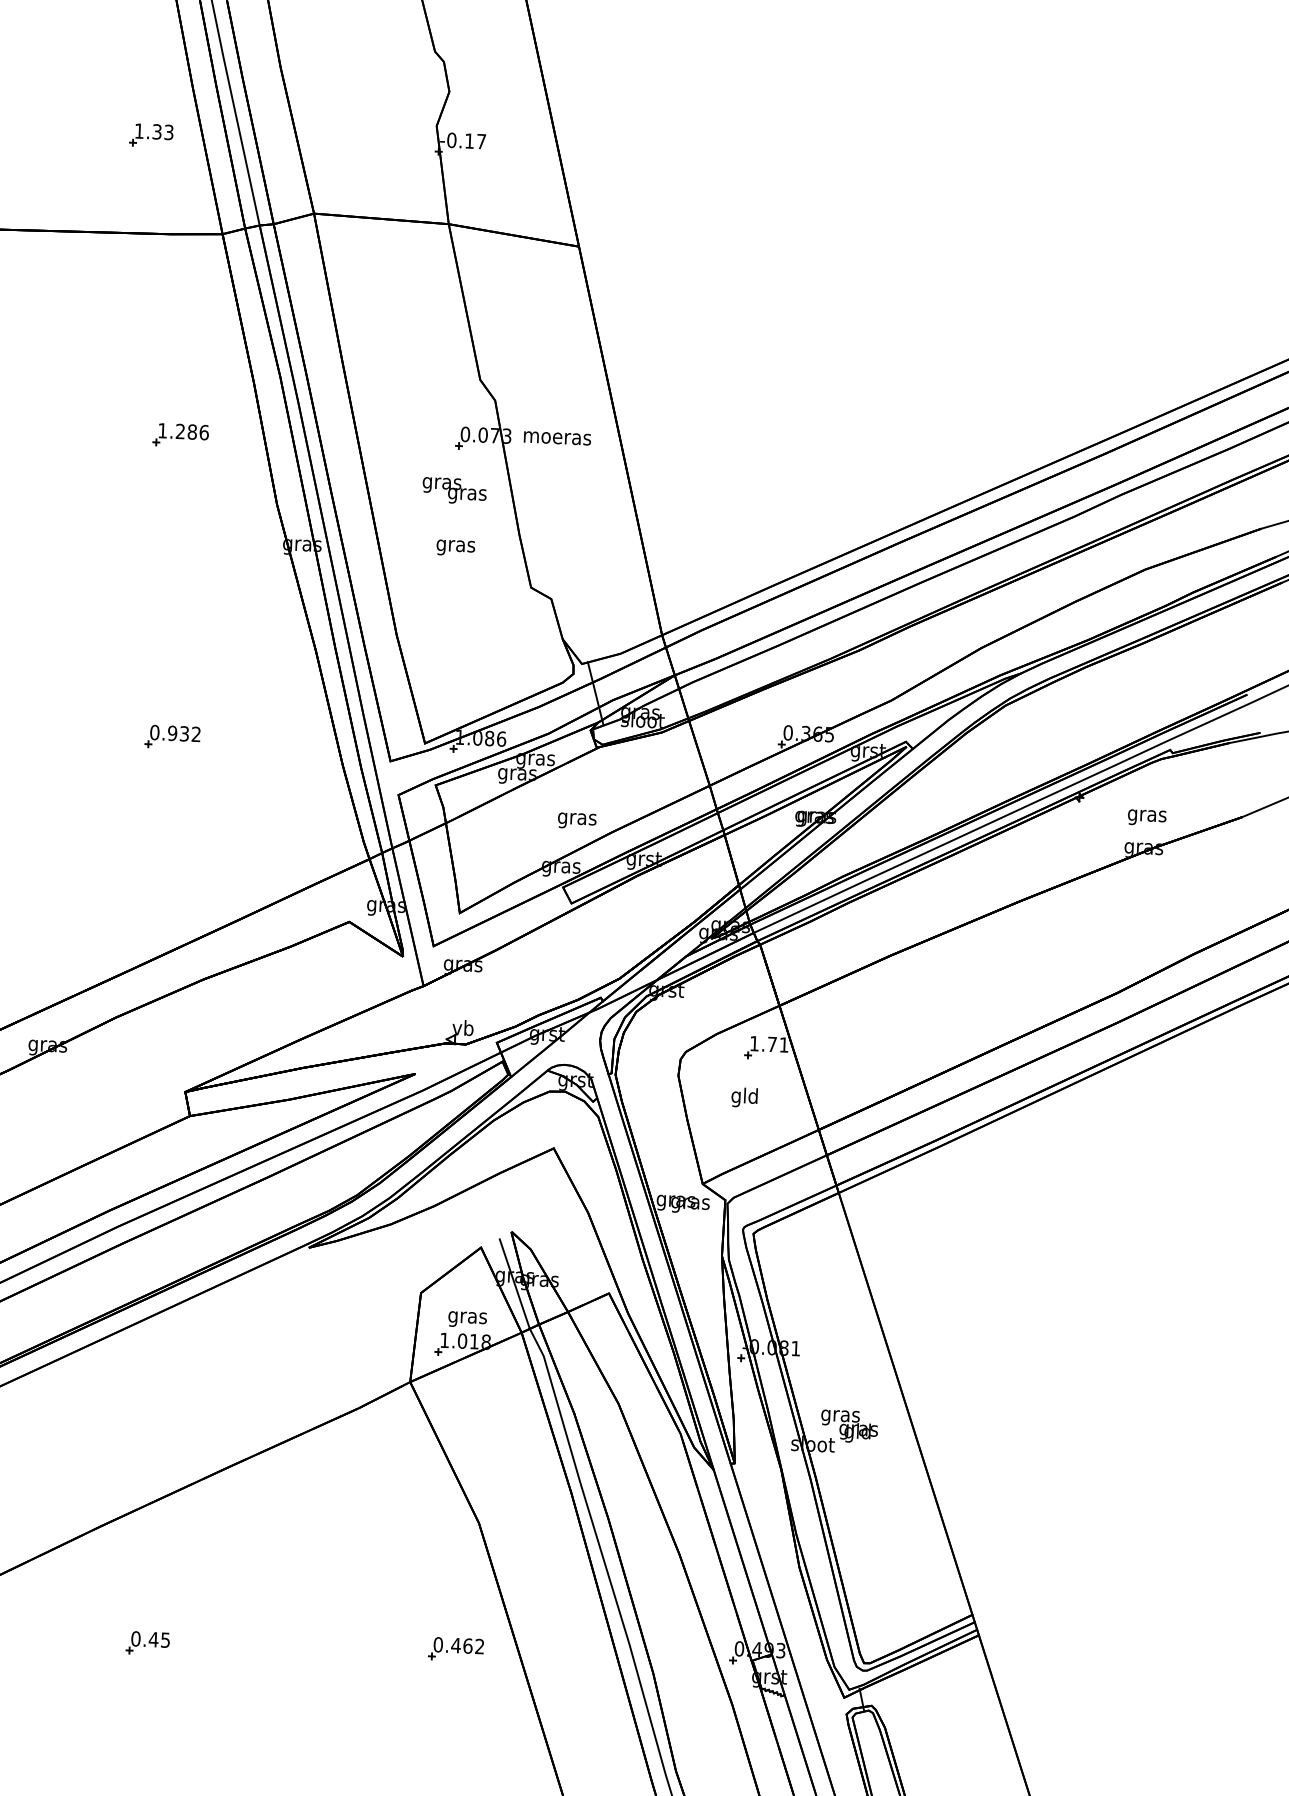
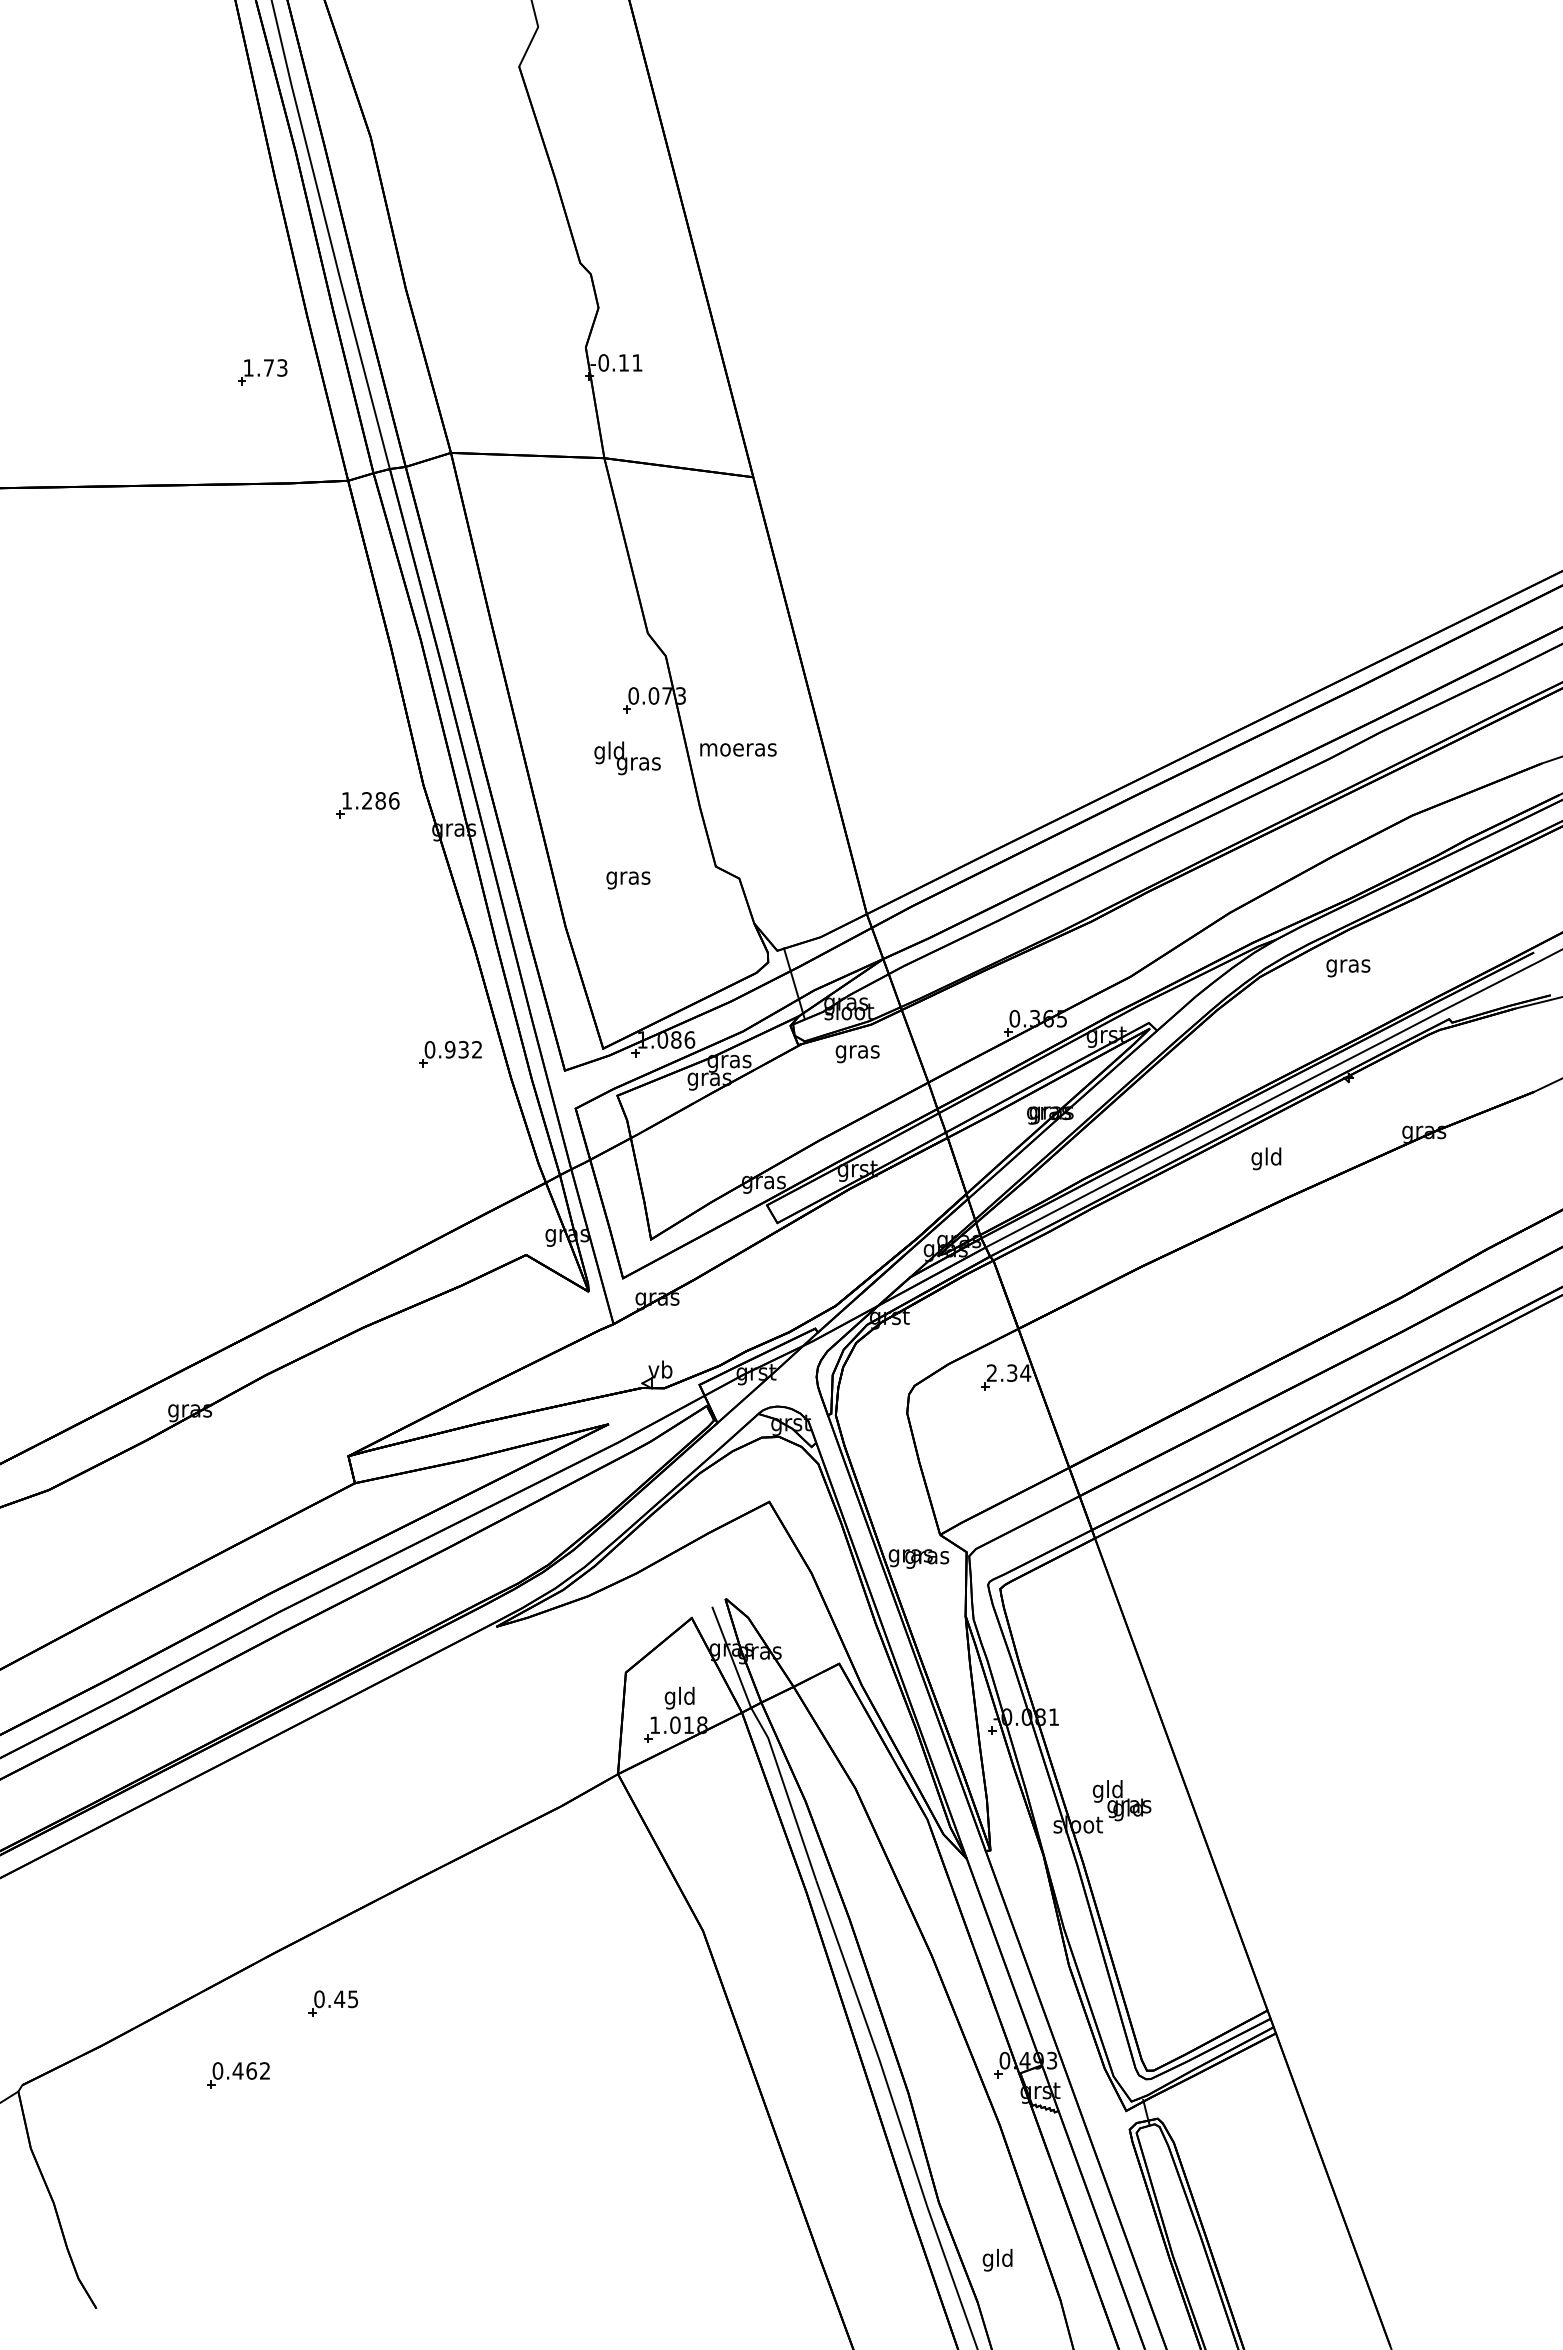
text: (156, 131) -> (268, 367), 1.33 -> 1.73
text: (481, 141) -> (637, 362), -0.17 -> -0.11
part: (180, 435) -> (367, 805), moved
text: (557, 438) -> (738, 749), moved
text: (441, 483) -> (609, 752), gras -> gld
text: (455, 548) -> (628, 880), moved
part: (172, 737) -> (450, 1054), moved
text: (1147, 817) -> (1348, 968), moved
text: (576, 821) -> (857, 1054), moved
text: (769, 1043) -> (1008, 1372), 1.71 -> 2.34
text: (744, 1097) -> (1266, 1158), moved
text: (467, 1316) -> (679, 1697), gras -> gld
text: (840, 1416) -> (1108, 1791), gras -> gld
part: (148, 1643) -> (333, 2003), moved
part: (456, 1649) -> (238, 2075), moved

